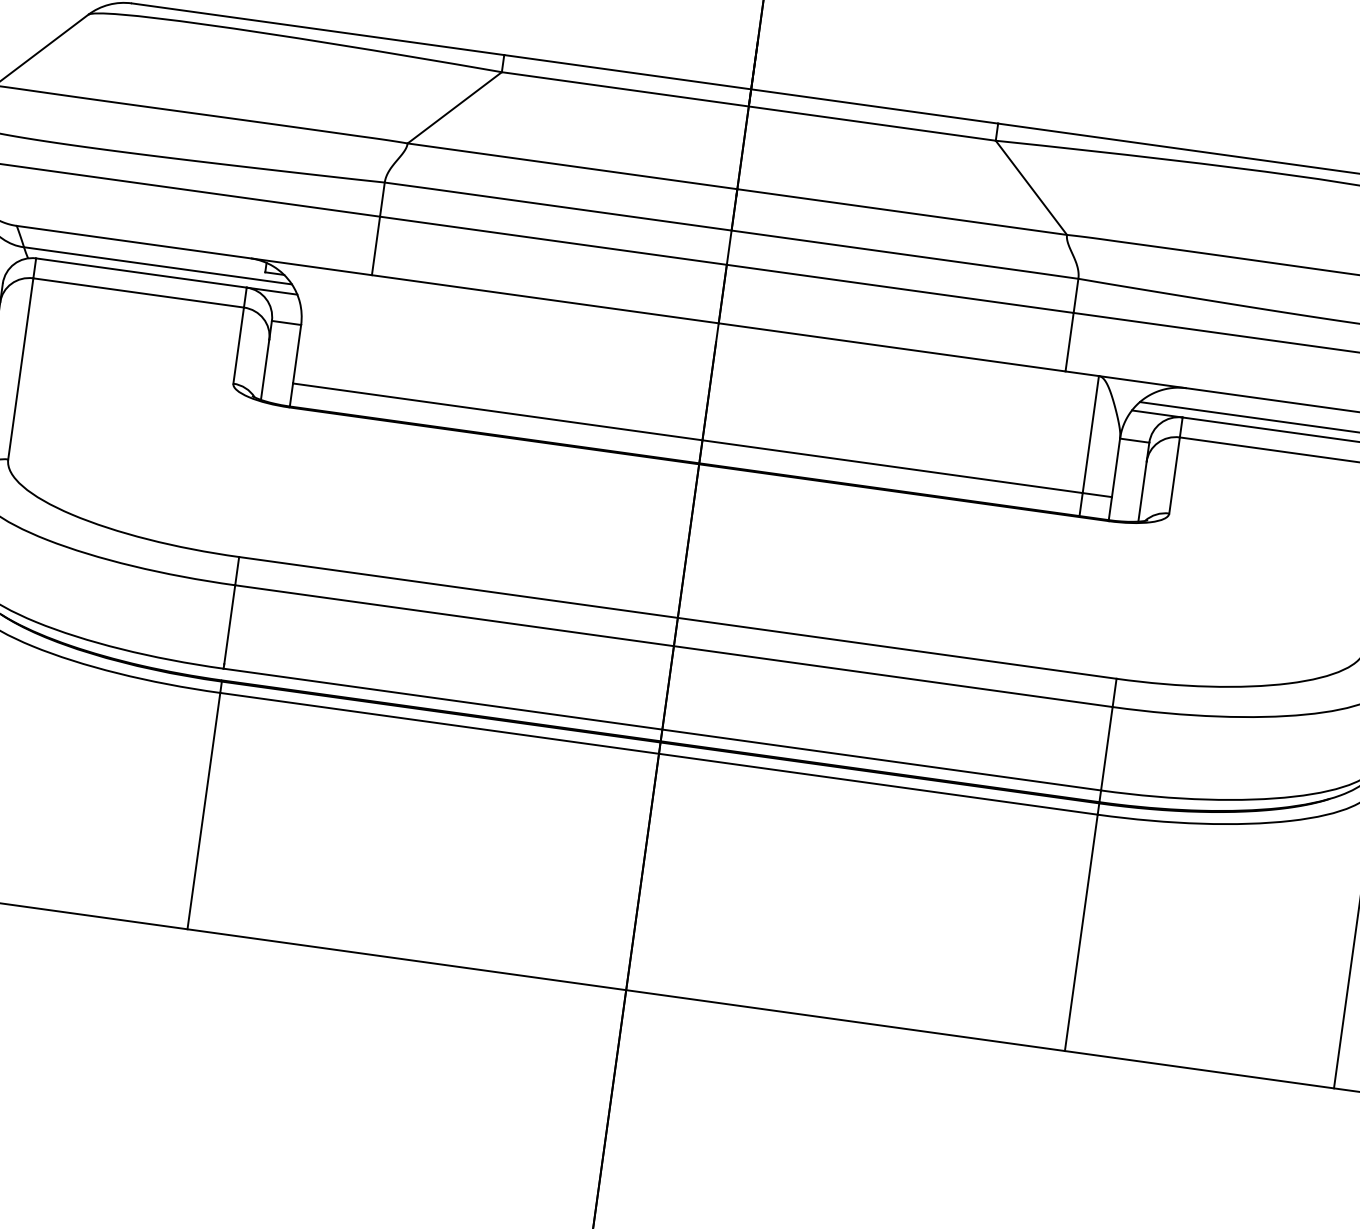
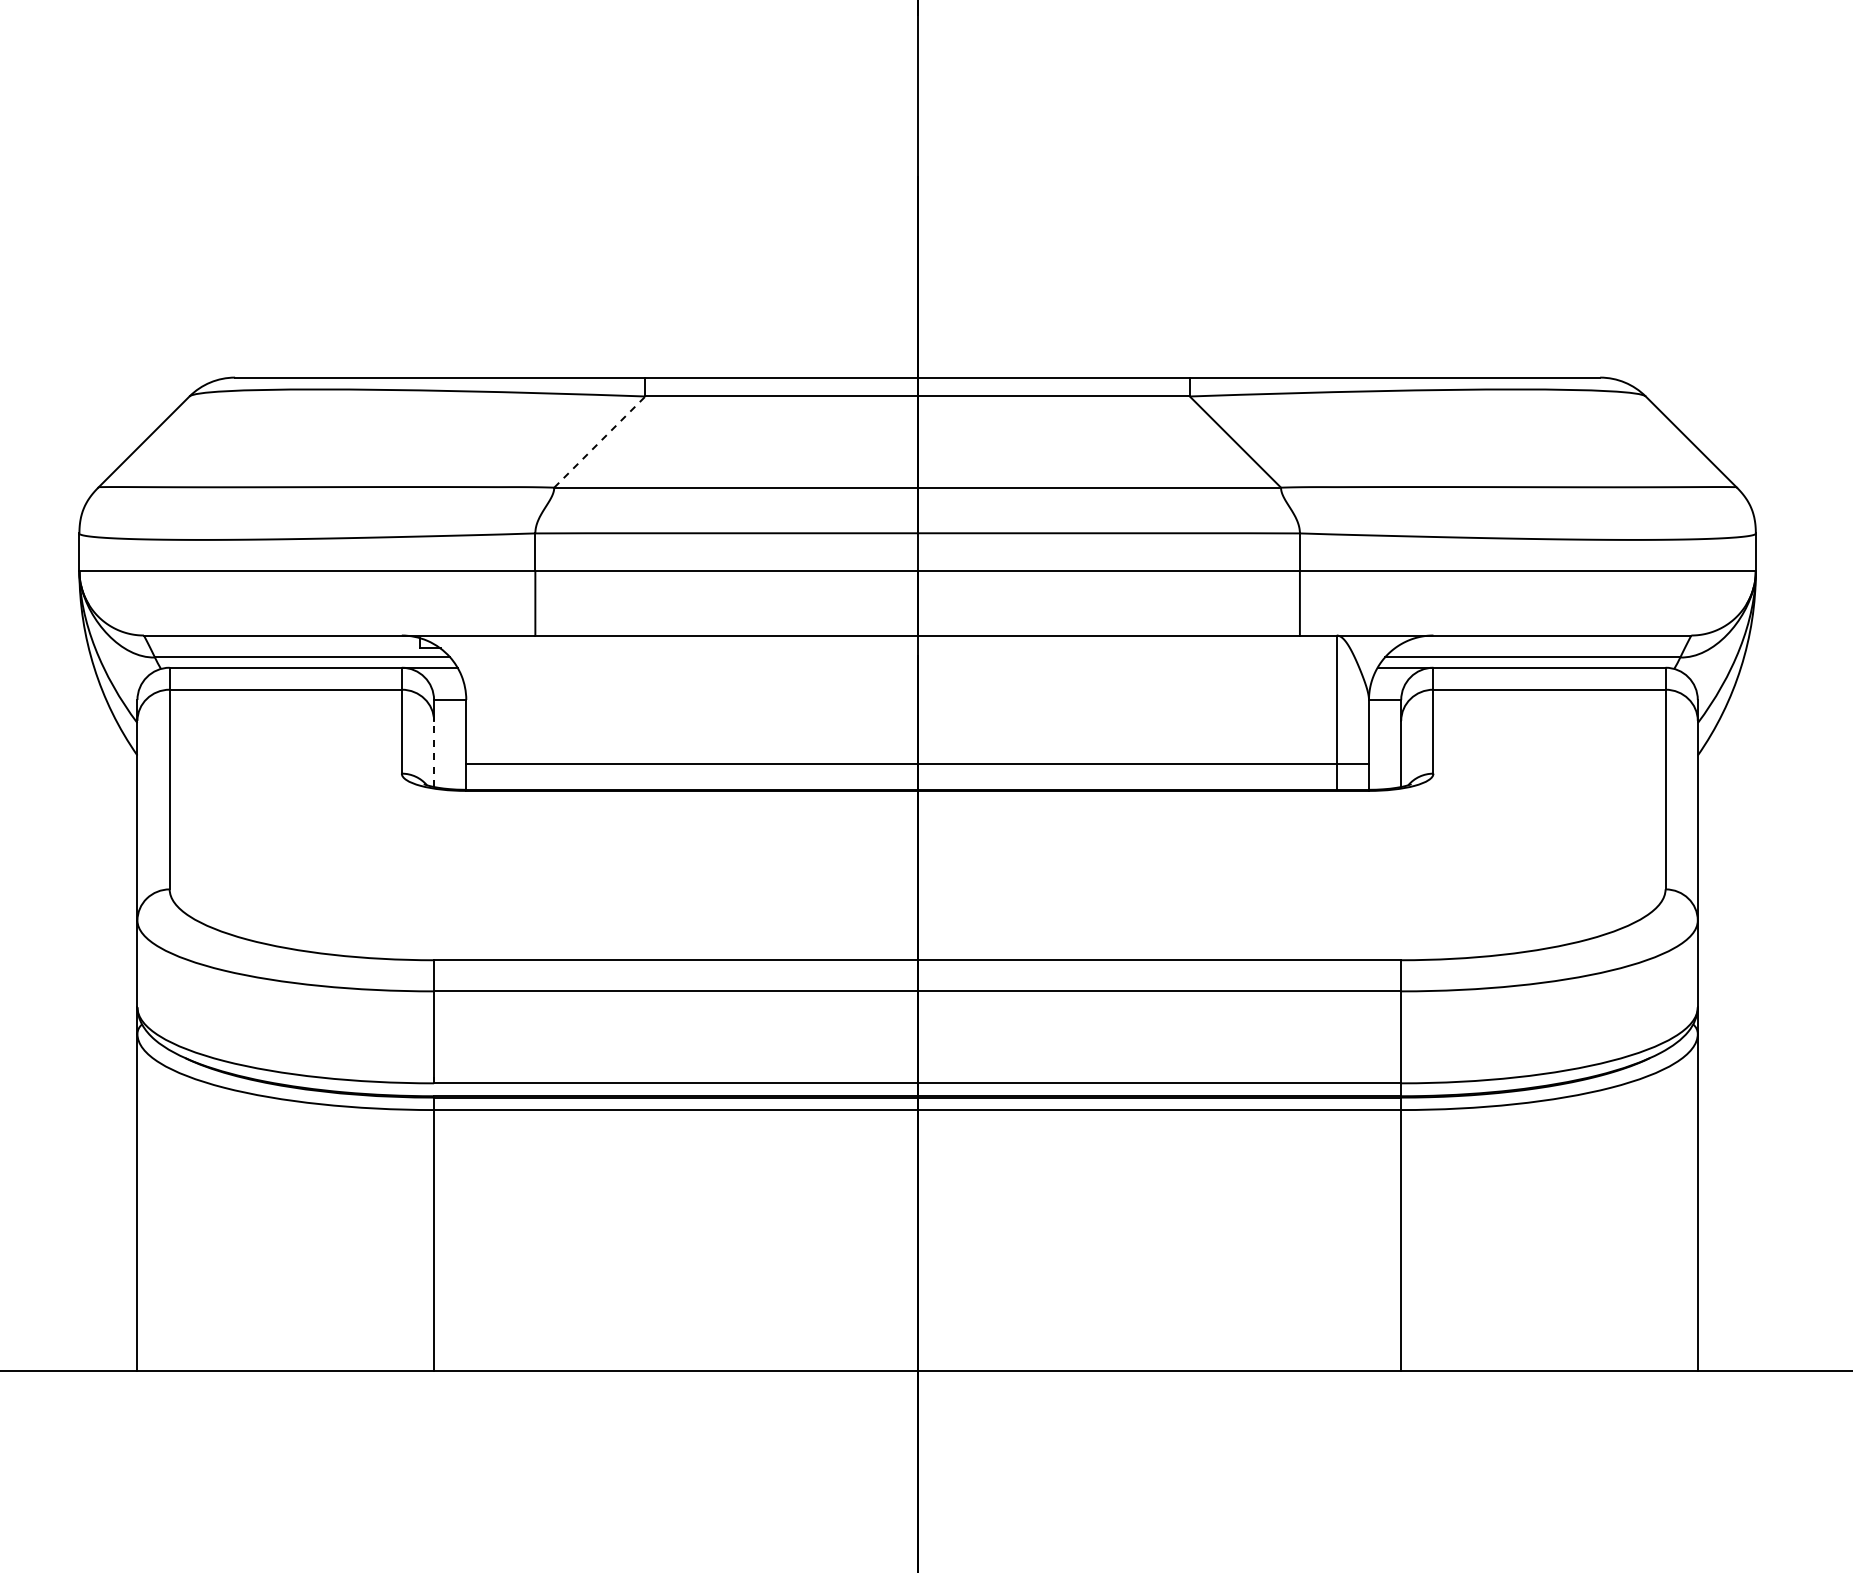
line: (455, 107) -> (600, 441), solid -> dashed
line: (265, 369) -> (434, 753), solid -> dashed

